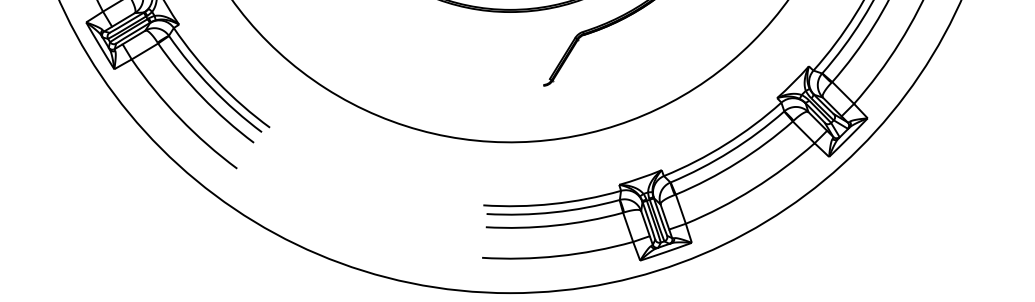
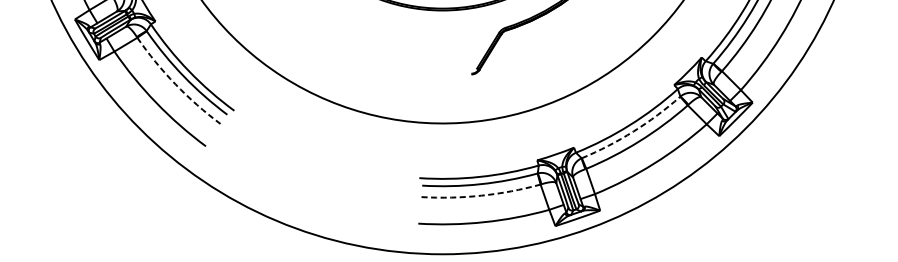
arc: (202, 97) -> (175, 84), solid -> dashed
arc: (730, 151) -> (633, 131), solid -> dashed
arc: (555, 225) -> (481, 195), solid -> dashed

